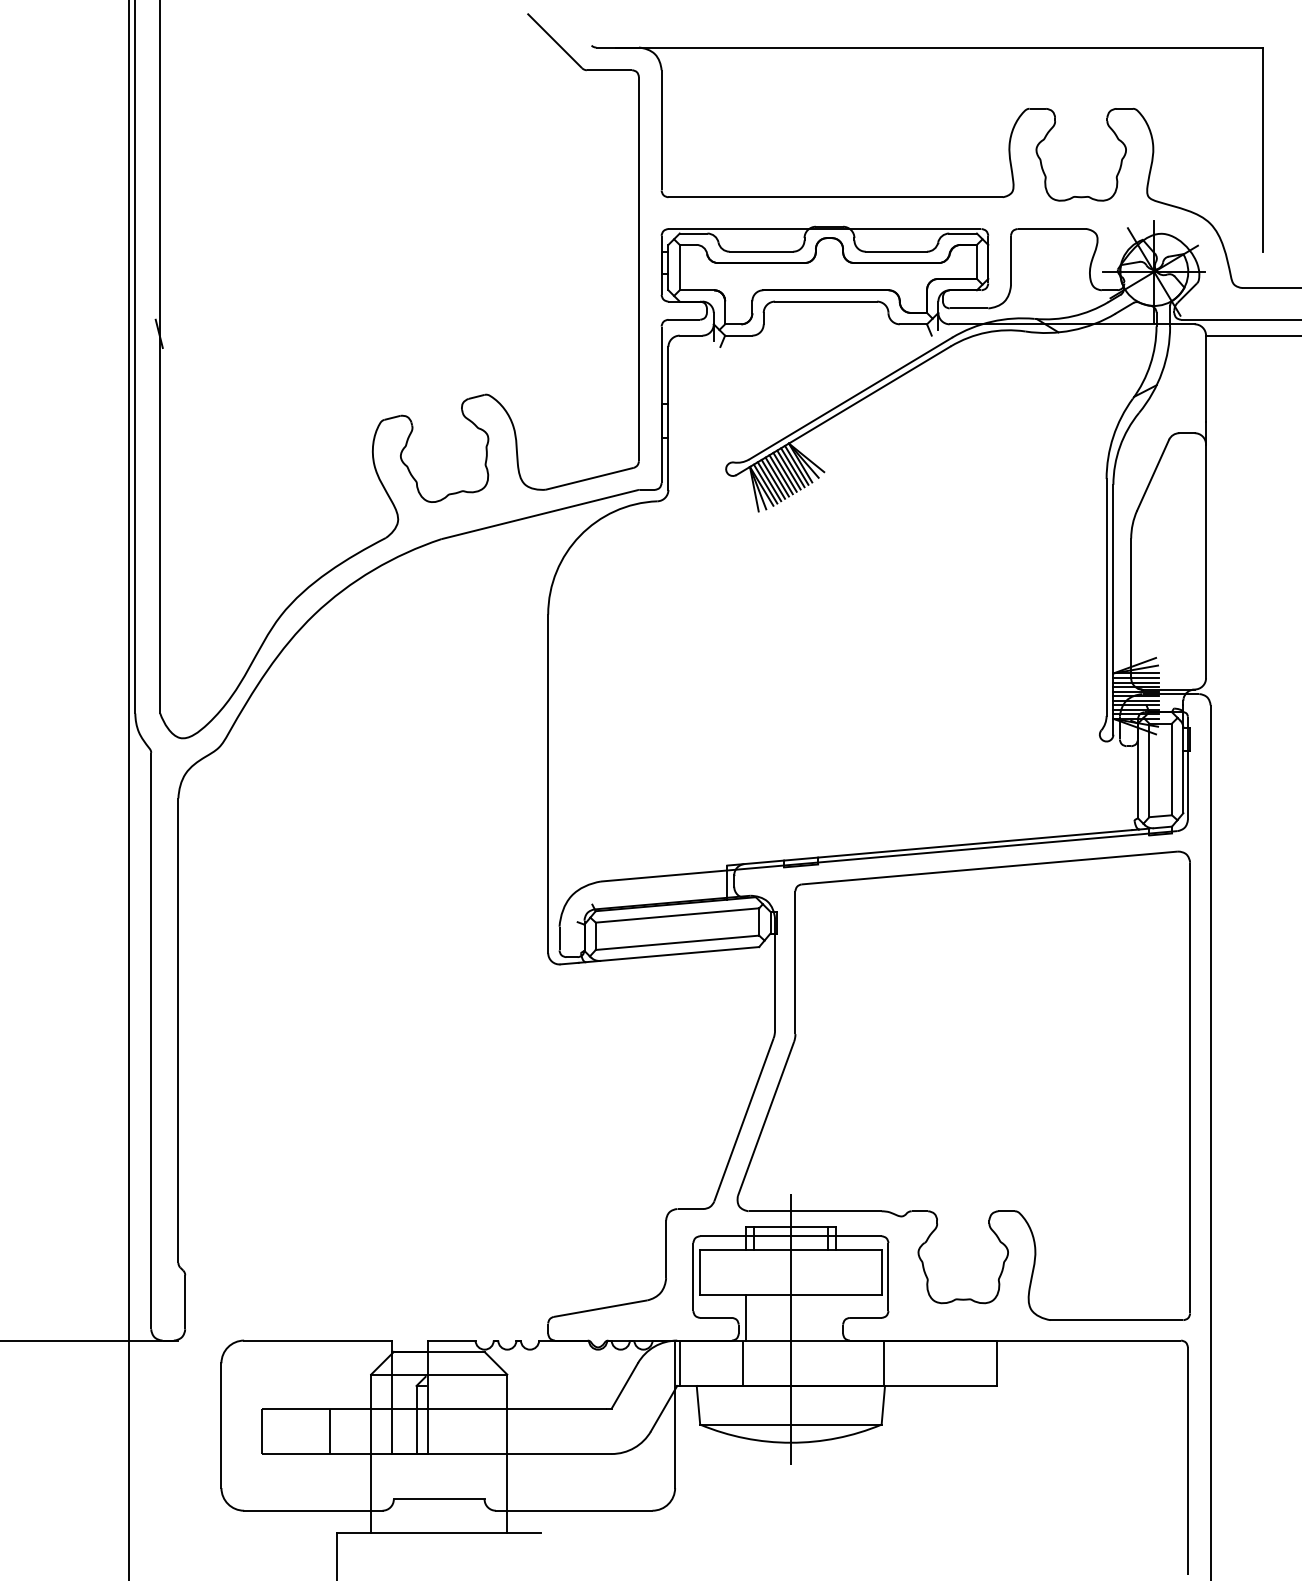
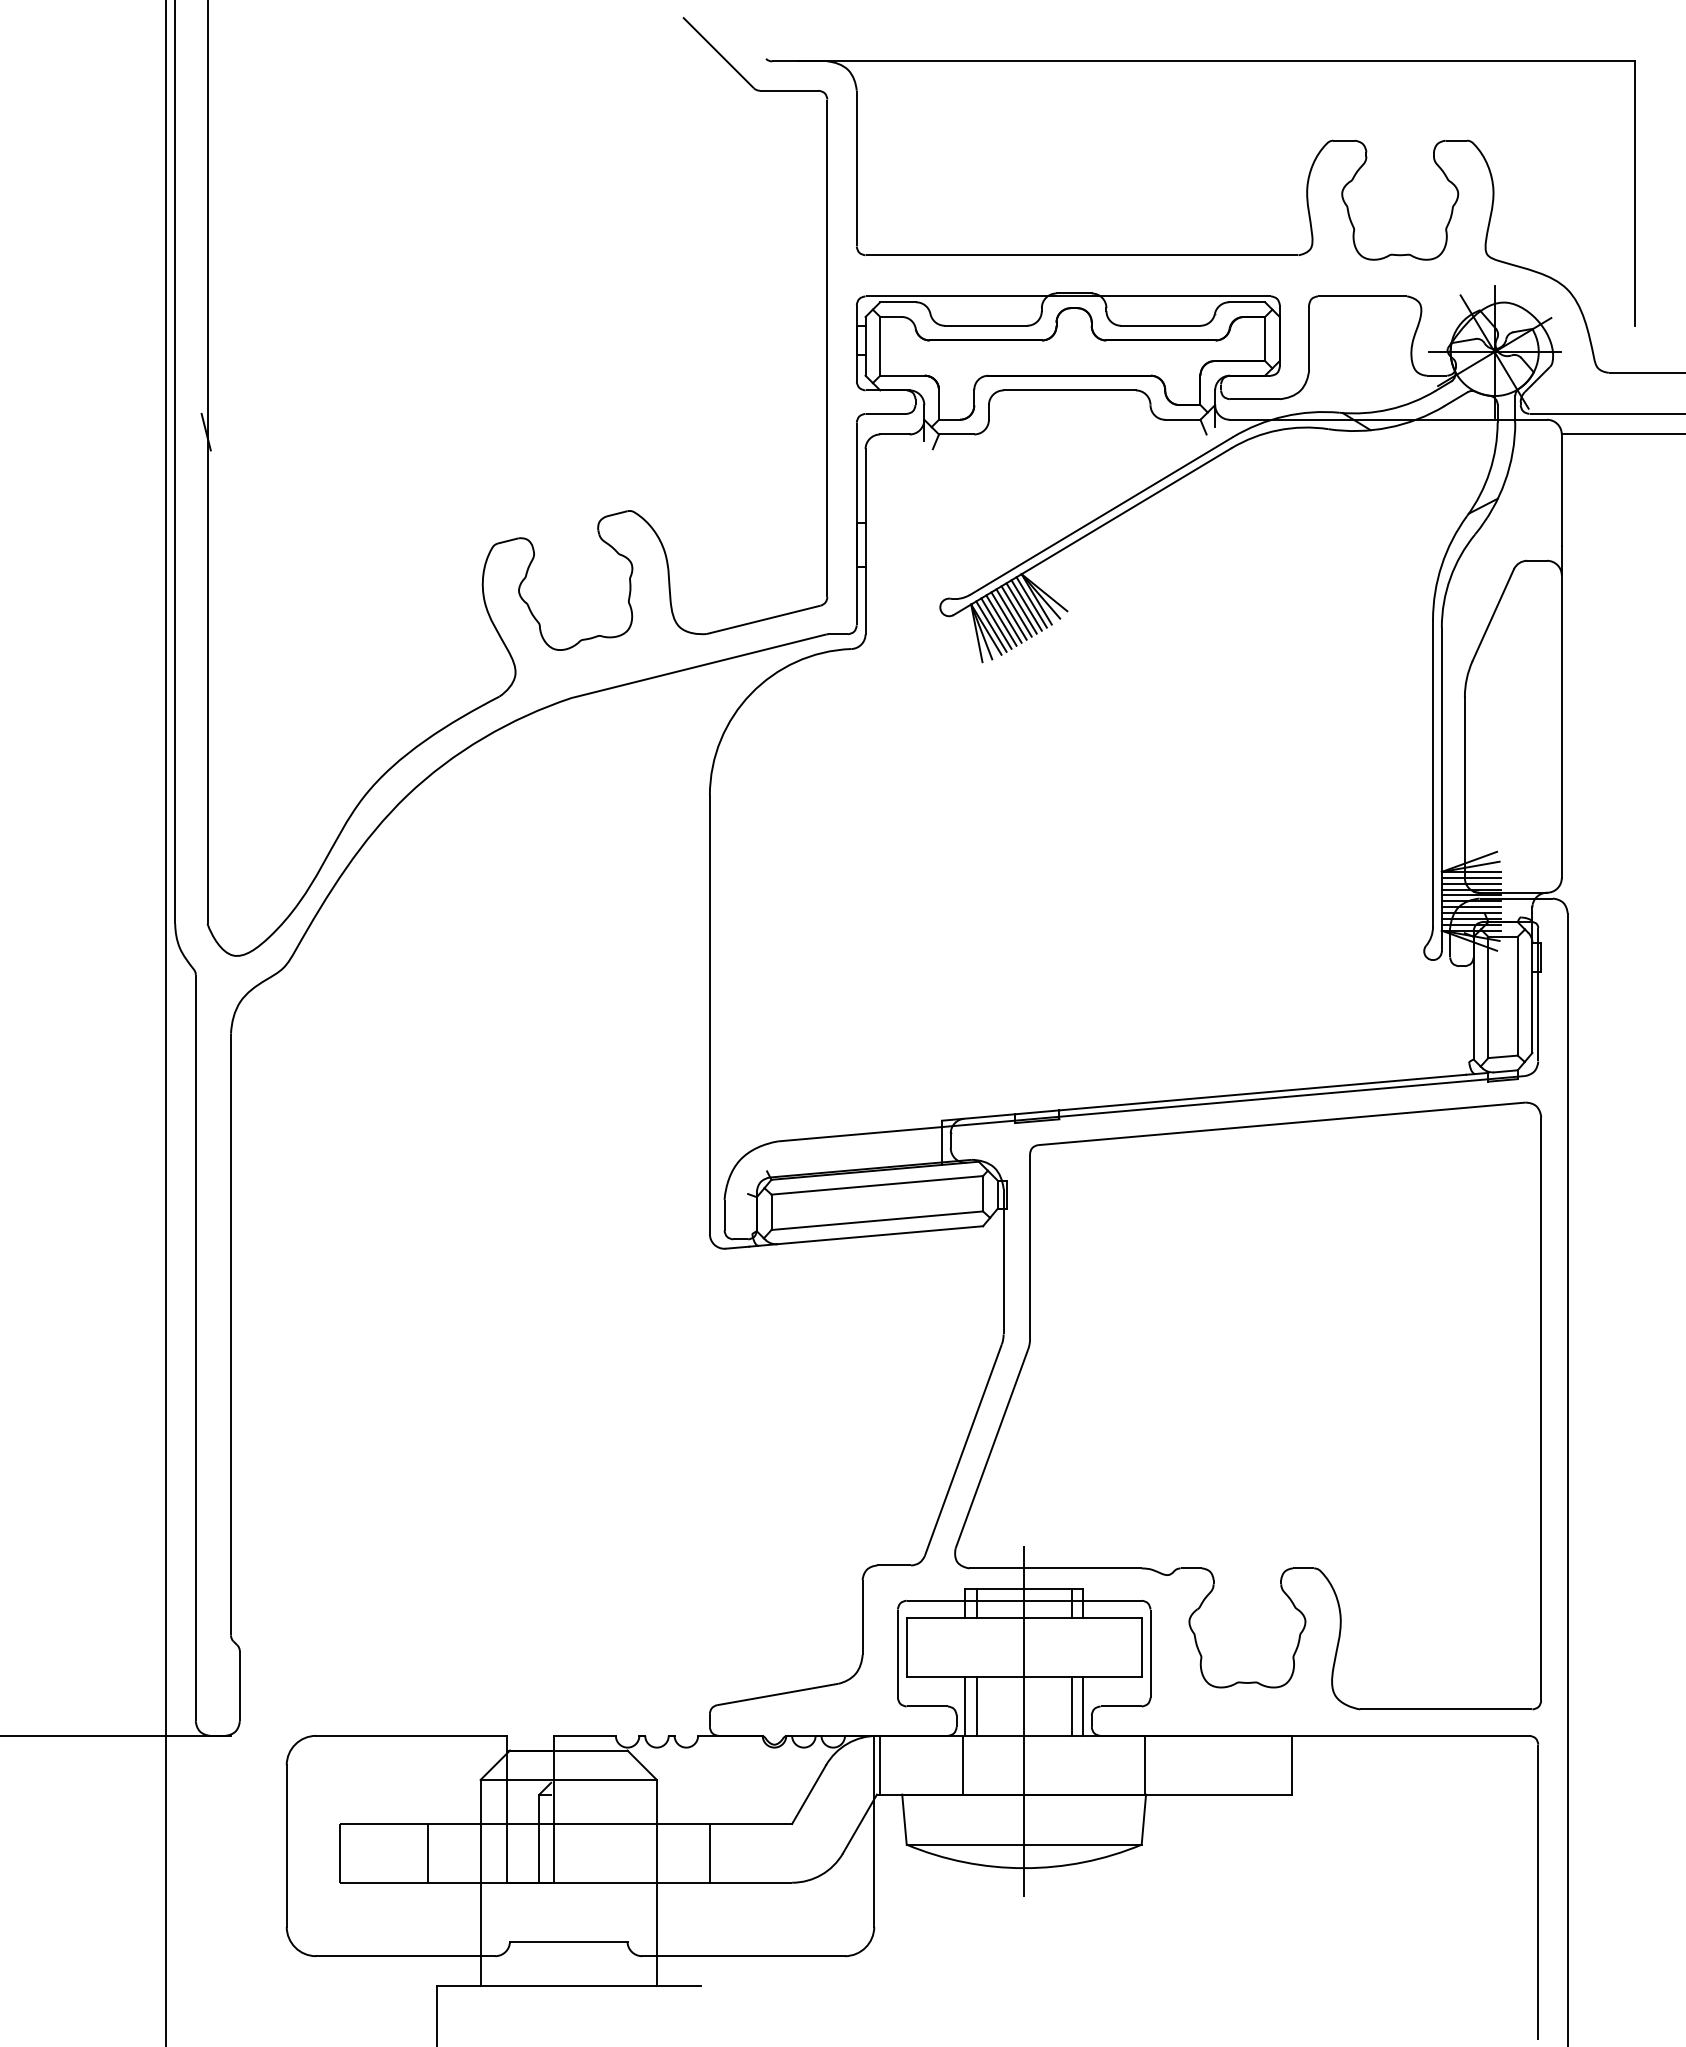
line: (754, 1317) -> (976, 1706), added
line: (827, 1317) -> (1071, 1706), added
line: (835, 1317) -> (1082, 1706), added
line: (547, 1431) -> (709, 1853), added

